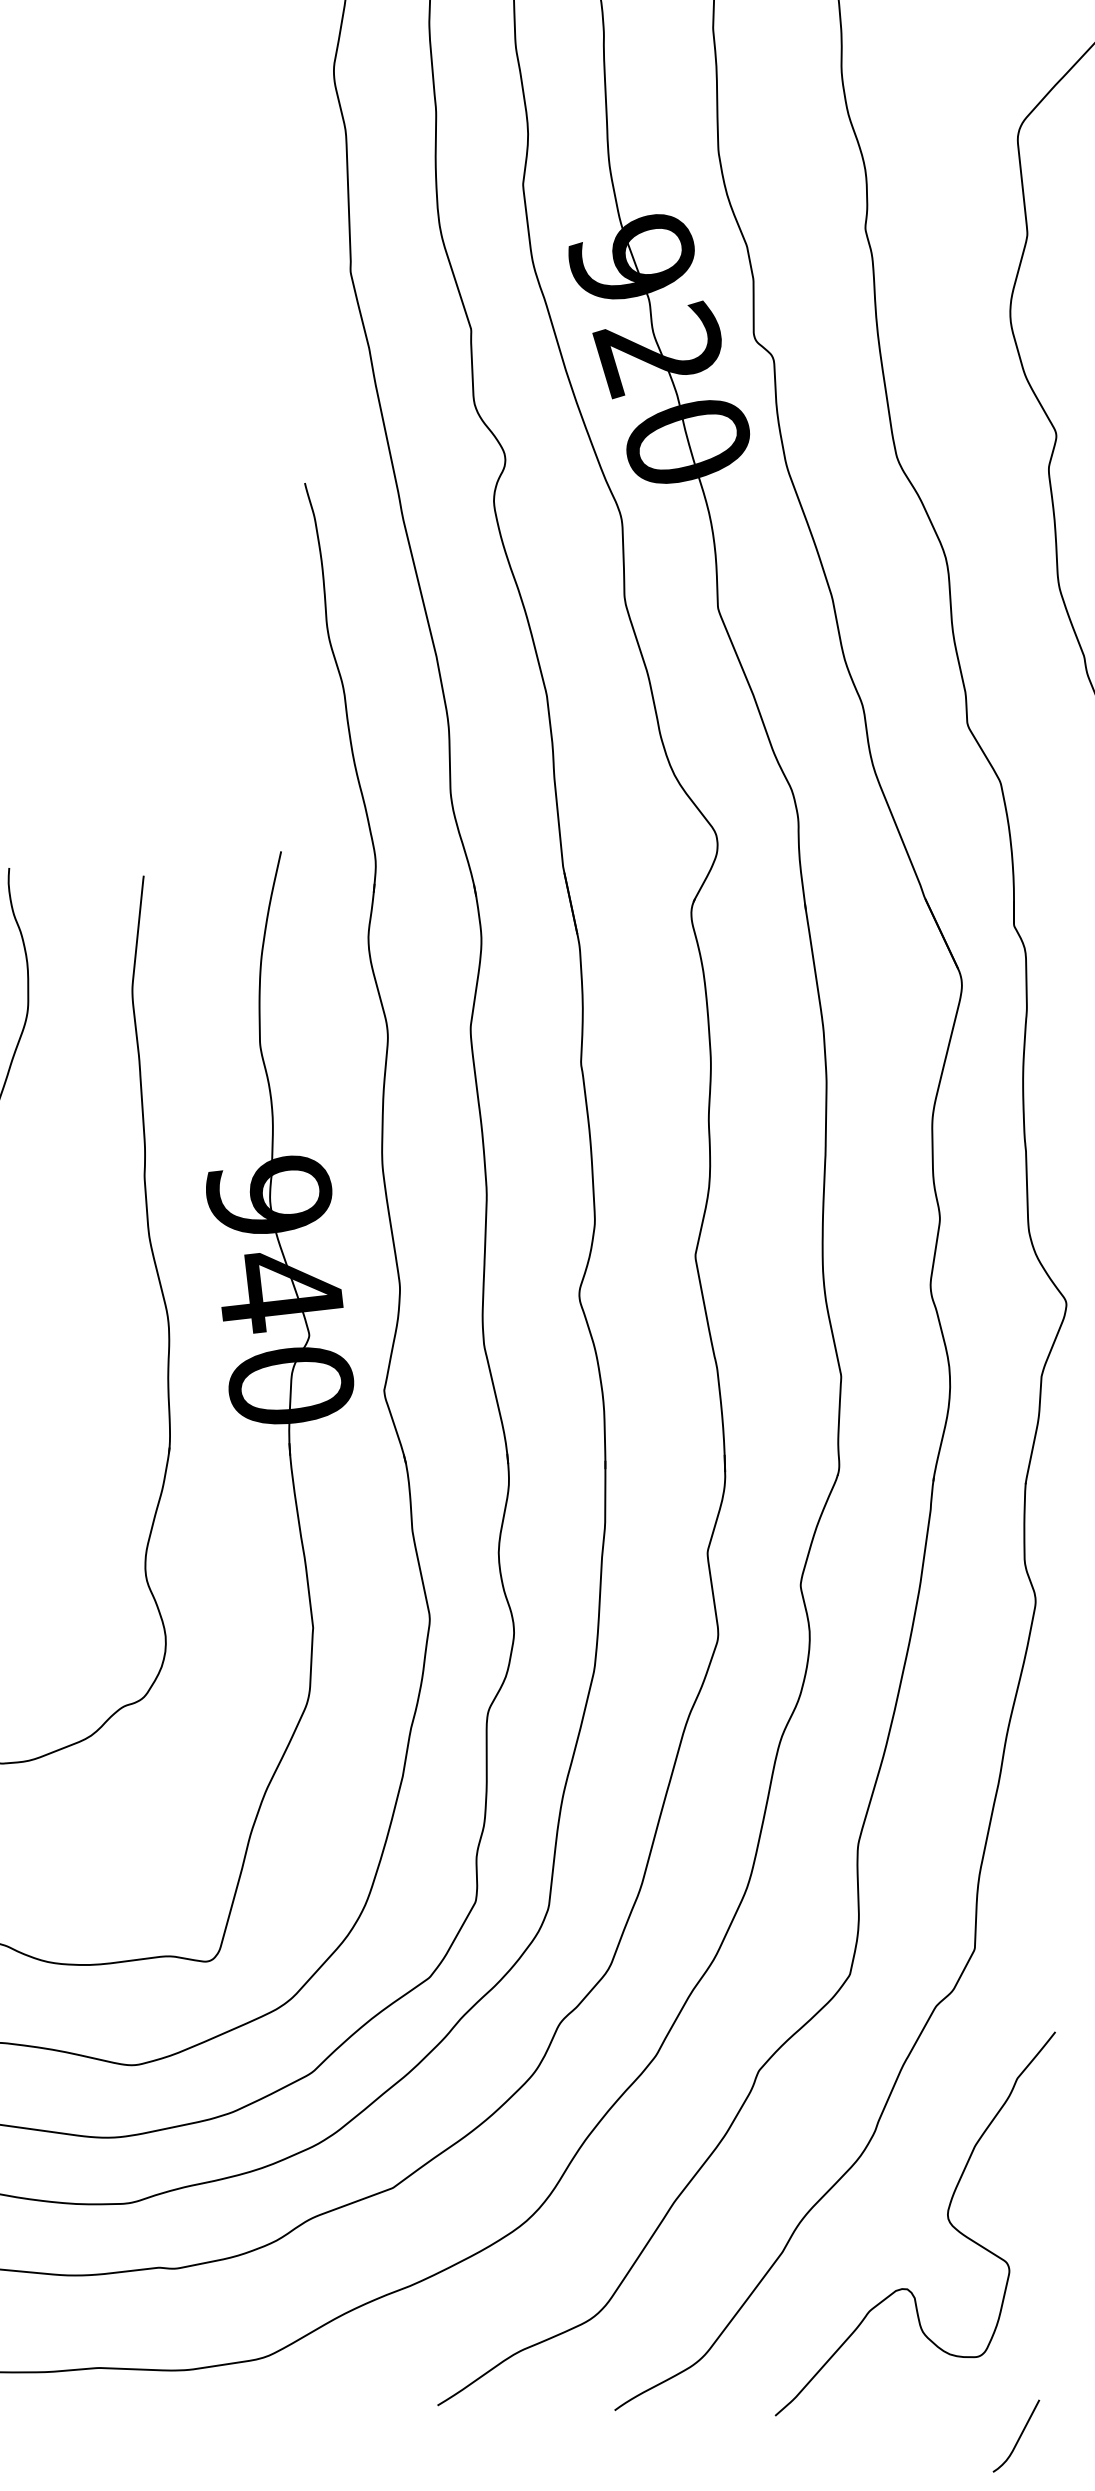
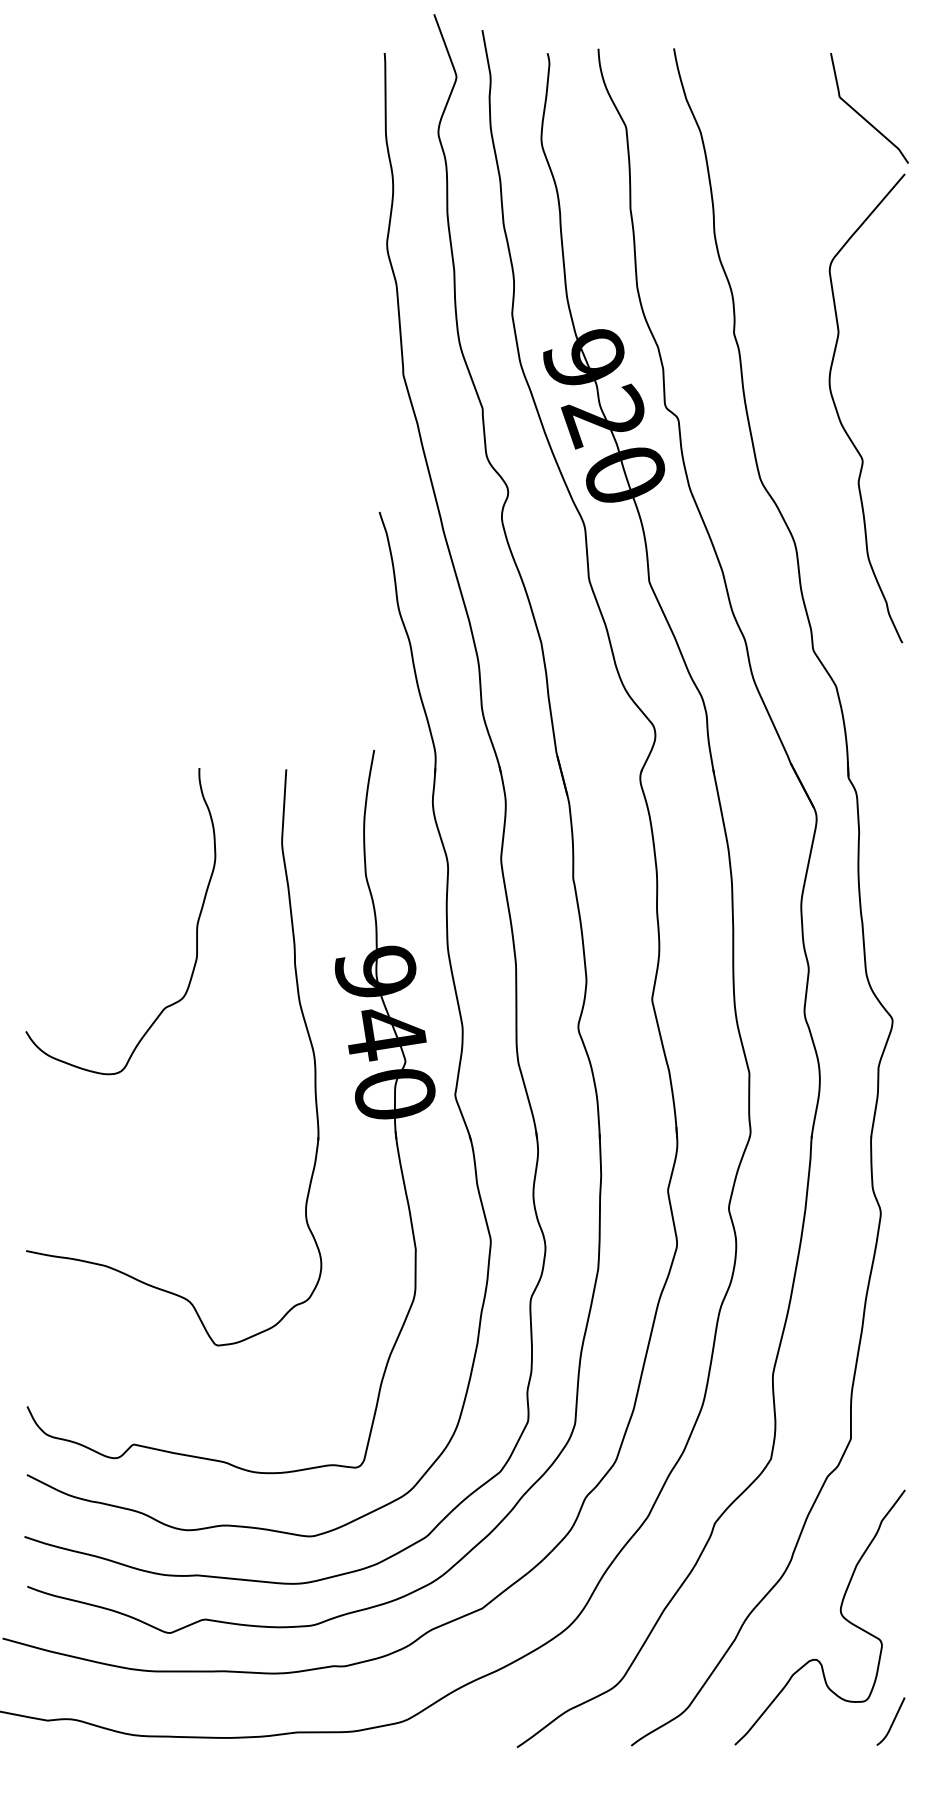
curve: (1018, 2436) -> (892, 1721), moved

